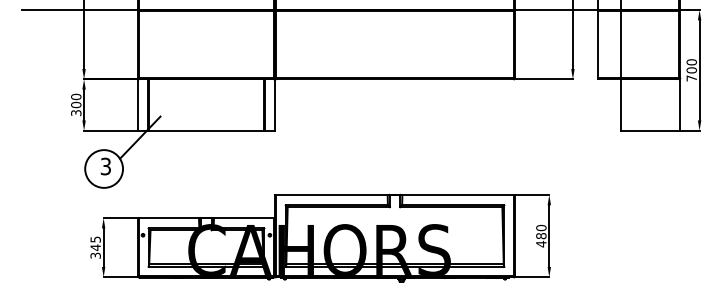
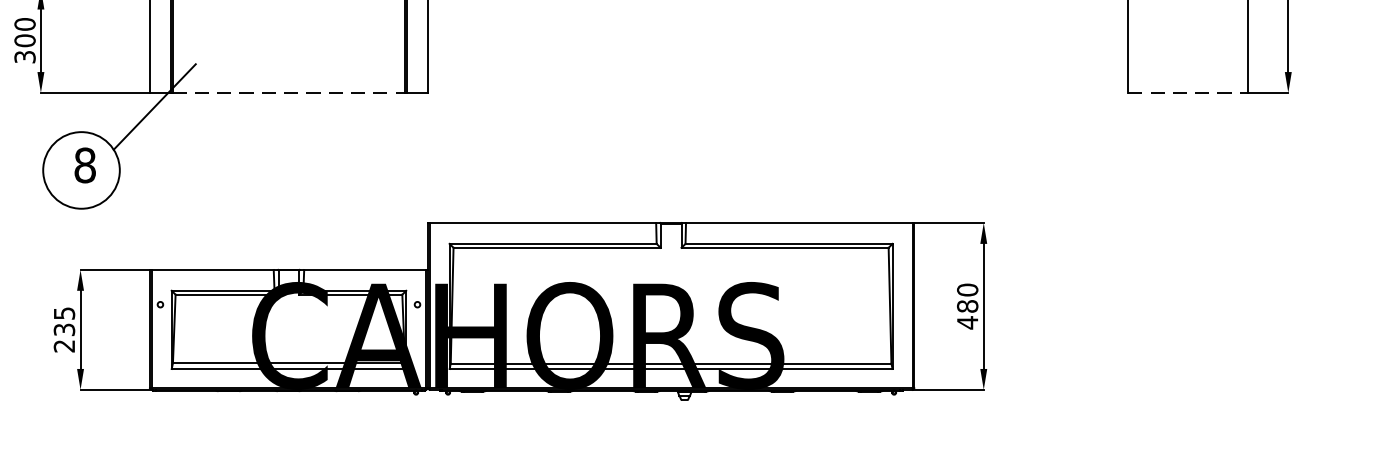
line: (206, 130) -> (289, 92), solid -> dashed
line: (650, 130) -> (1188, 92), solid -> dashed
text: (105, 166) -> (84, 165), 3 -> 8
text: (95, 251) -> (64, 337), 345 -> 235

